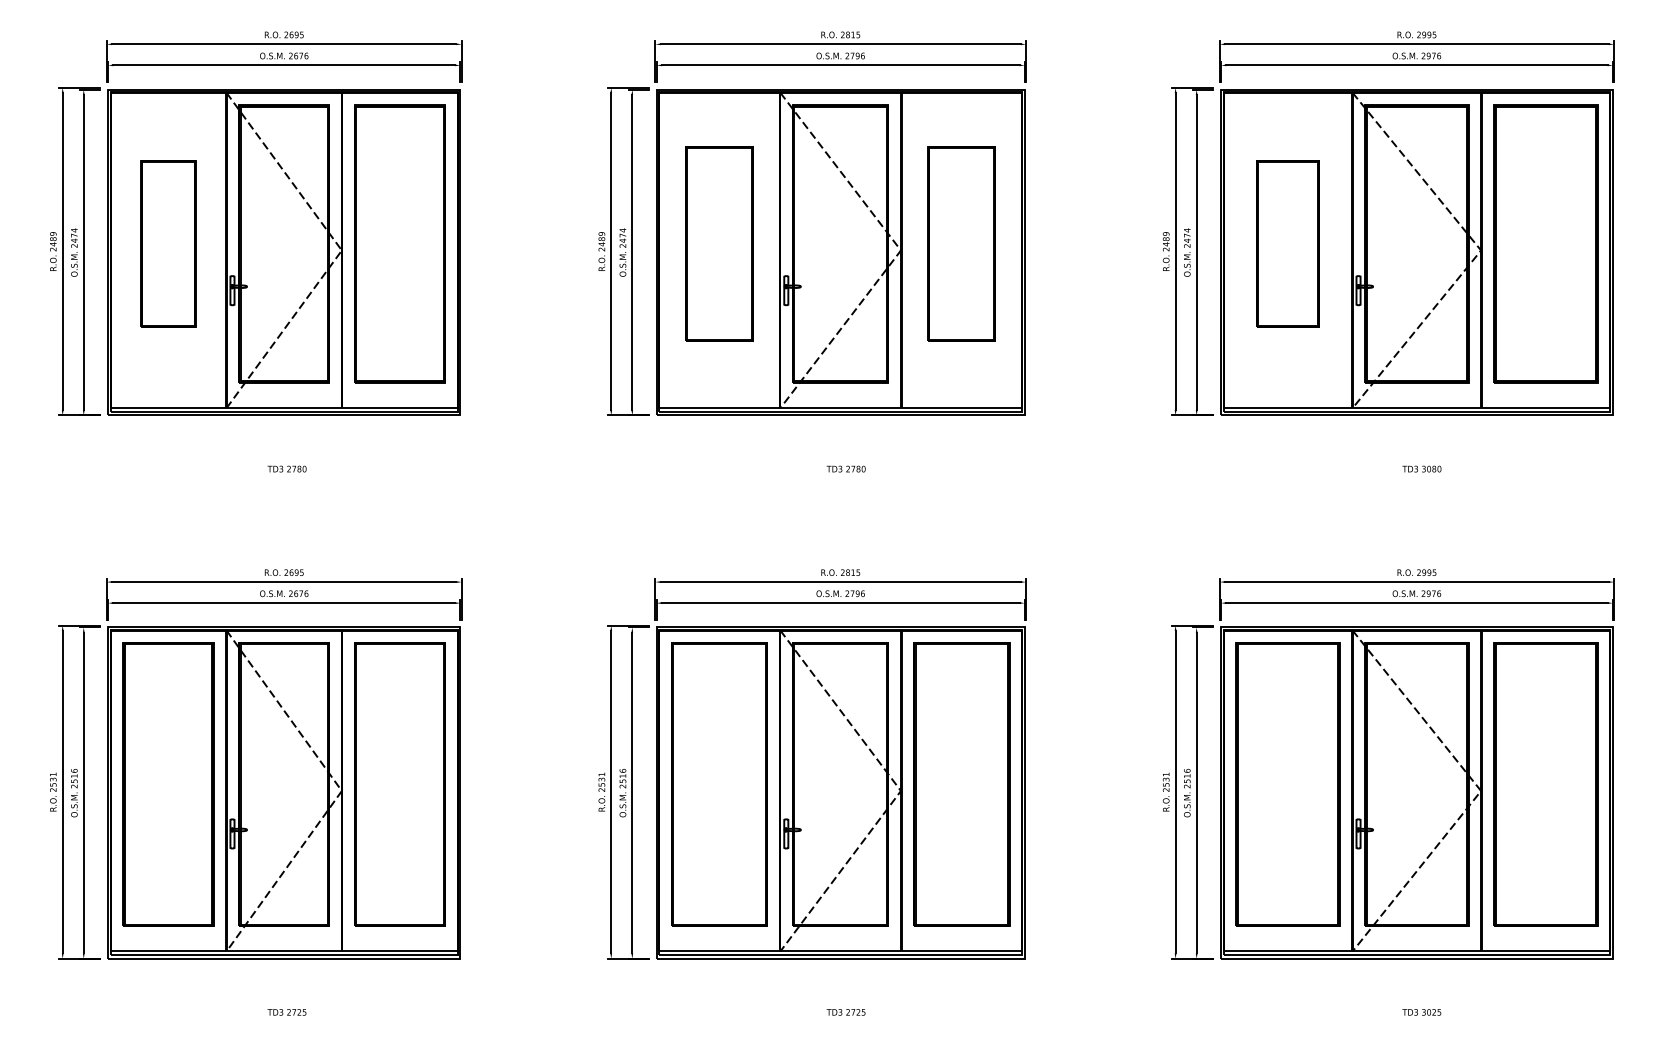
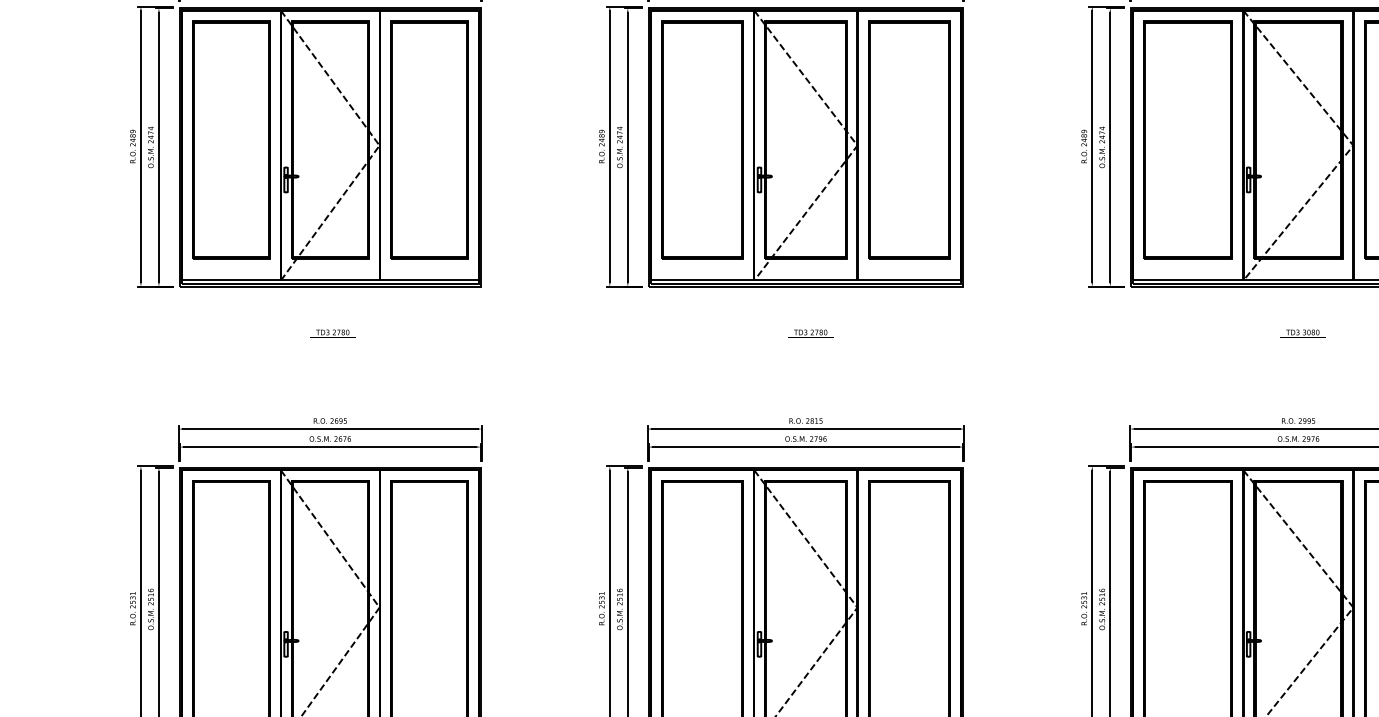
part: (168, 243) -> (231, 139), size x1.67
part: (719, 243) -> (702, 139), size x1.43
part: (961, 243) -> (909, 139), size x1.43
part: (1287, 243) -> (1187, 139), size x1.67

